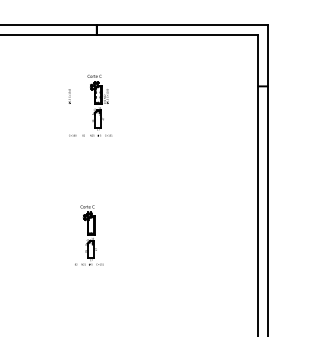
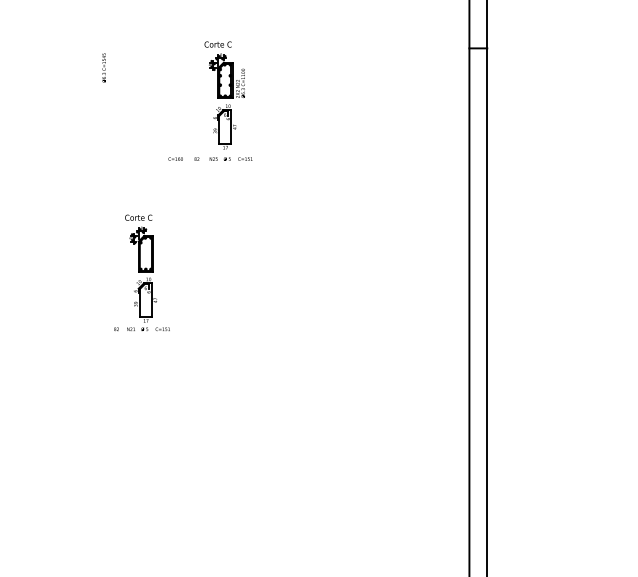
part: (90, 105) -> (210, 100), moved
part: (89, 235) -> (142, 273), moved

